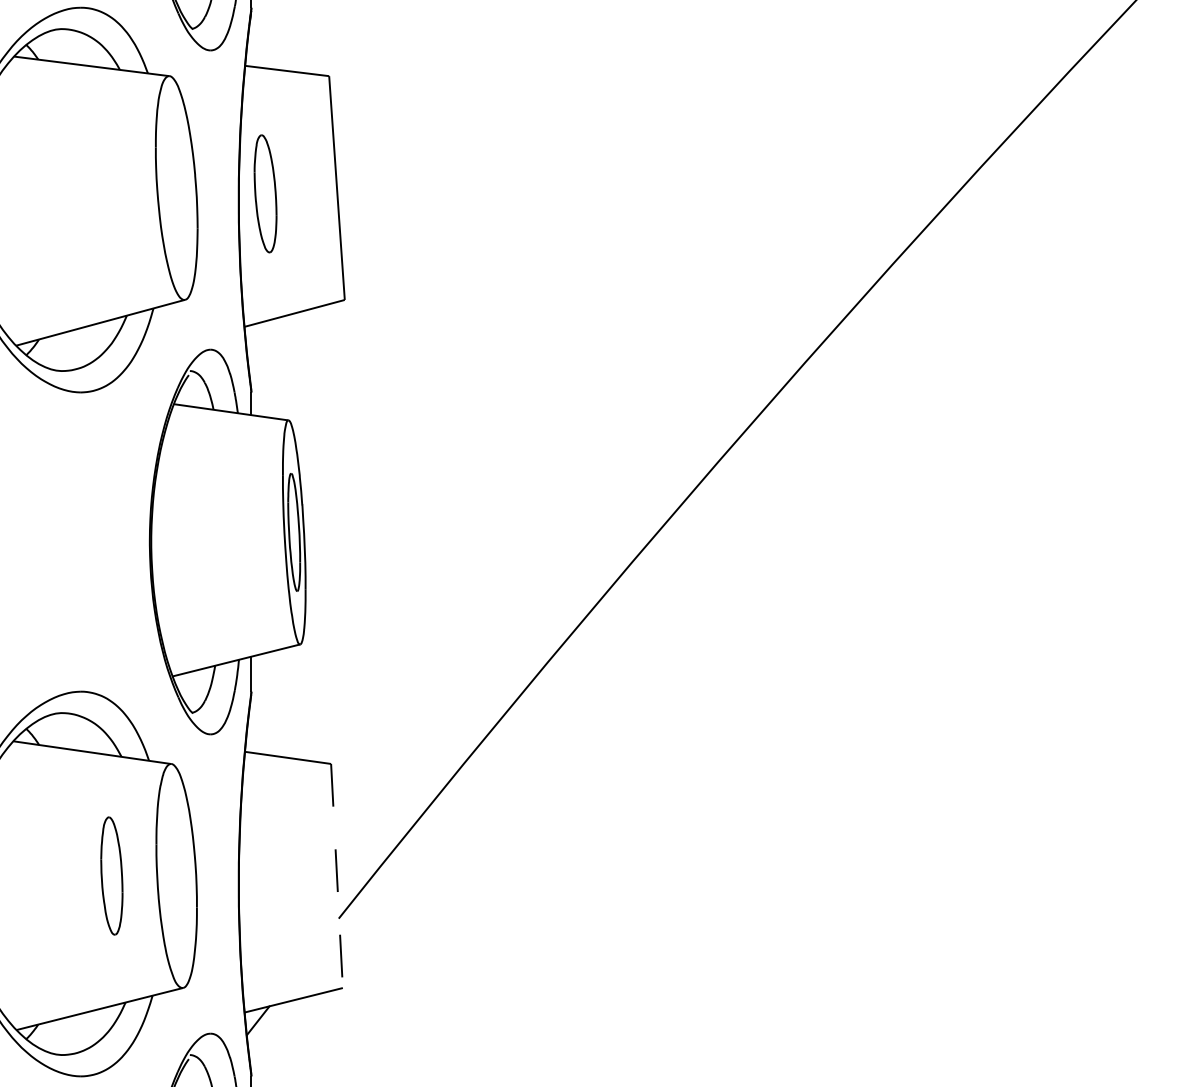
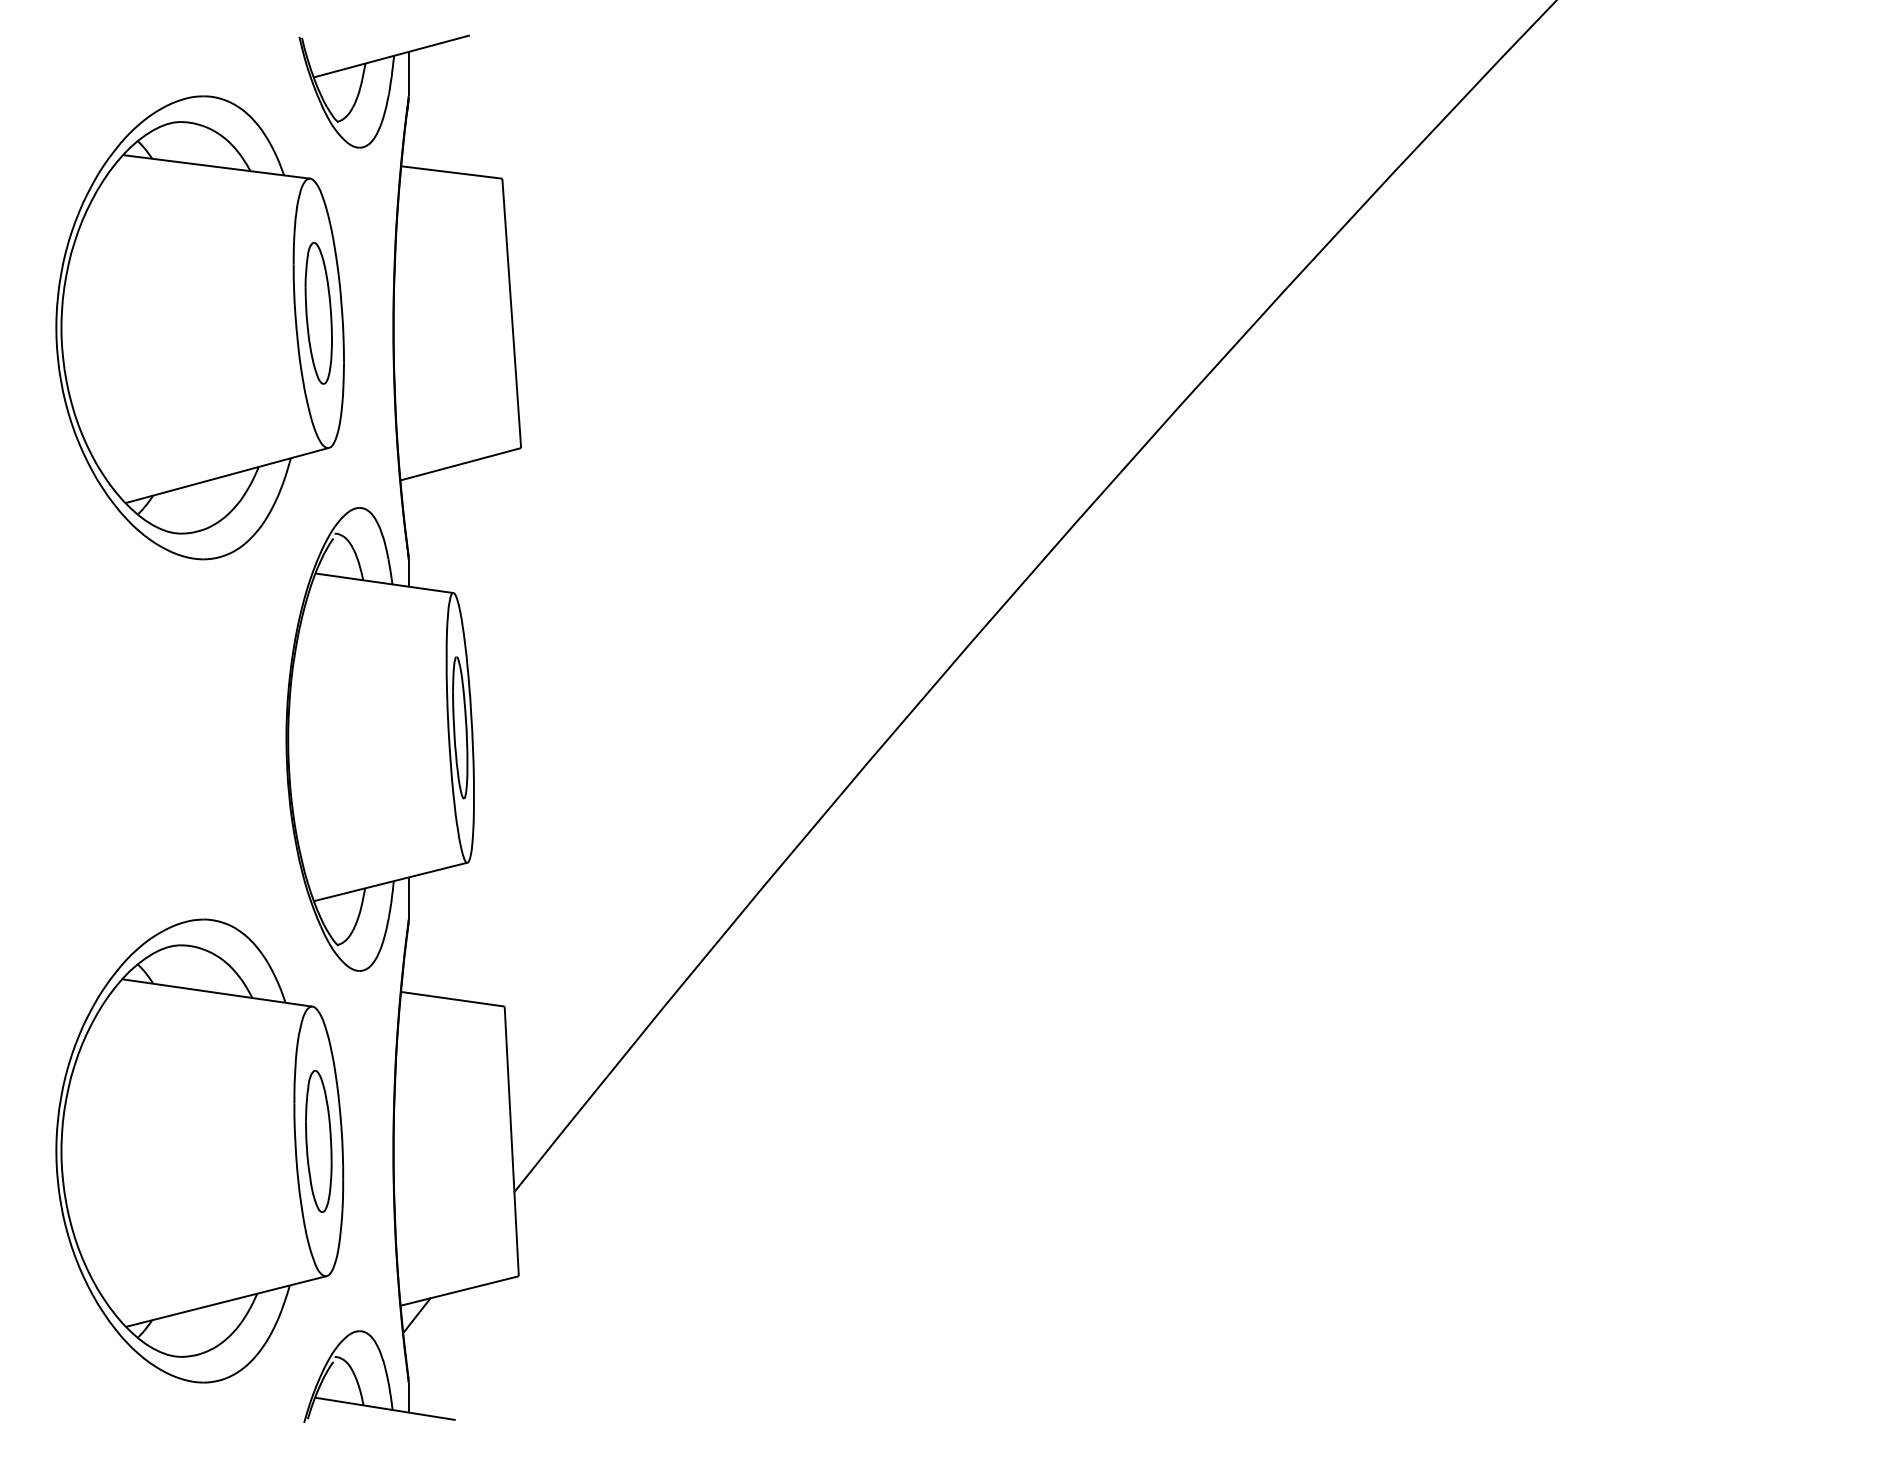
part: (265, 193) -> (318, 313), moved
part: (111, 876) -> (318, 1141), moved
line: (336, 876) -> (511, 1141), dashed -> solid

